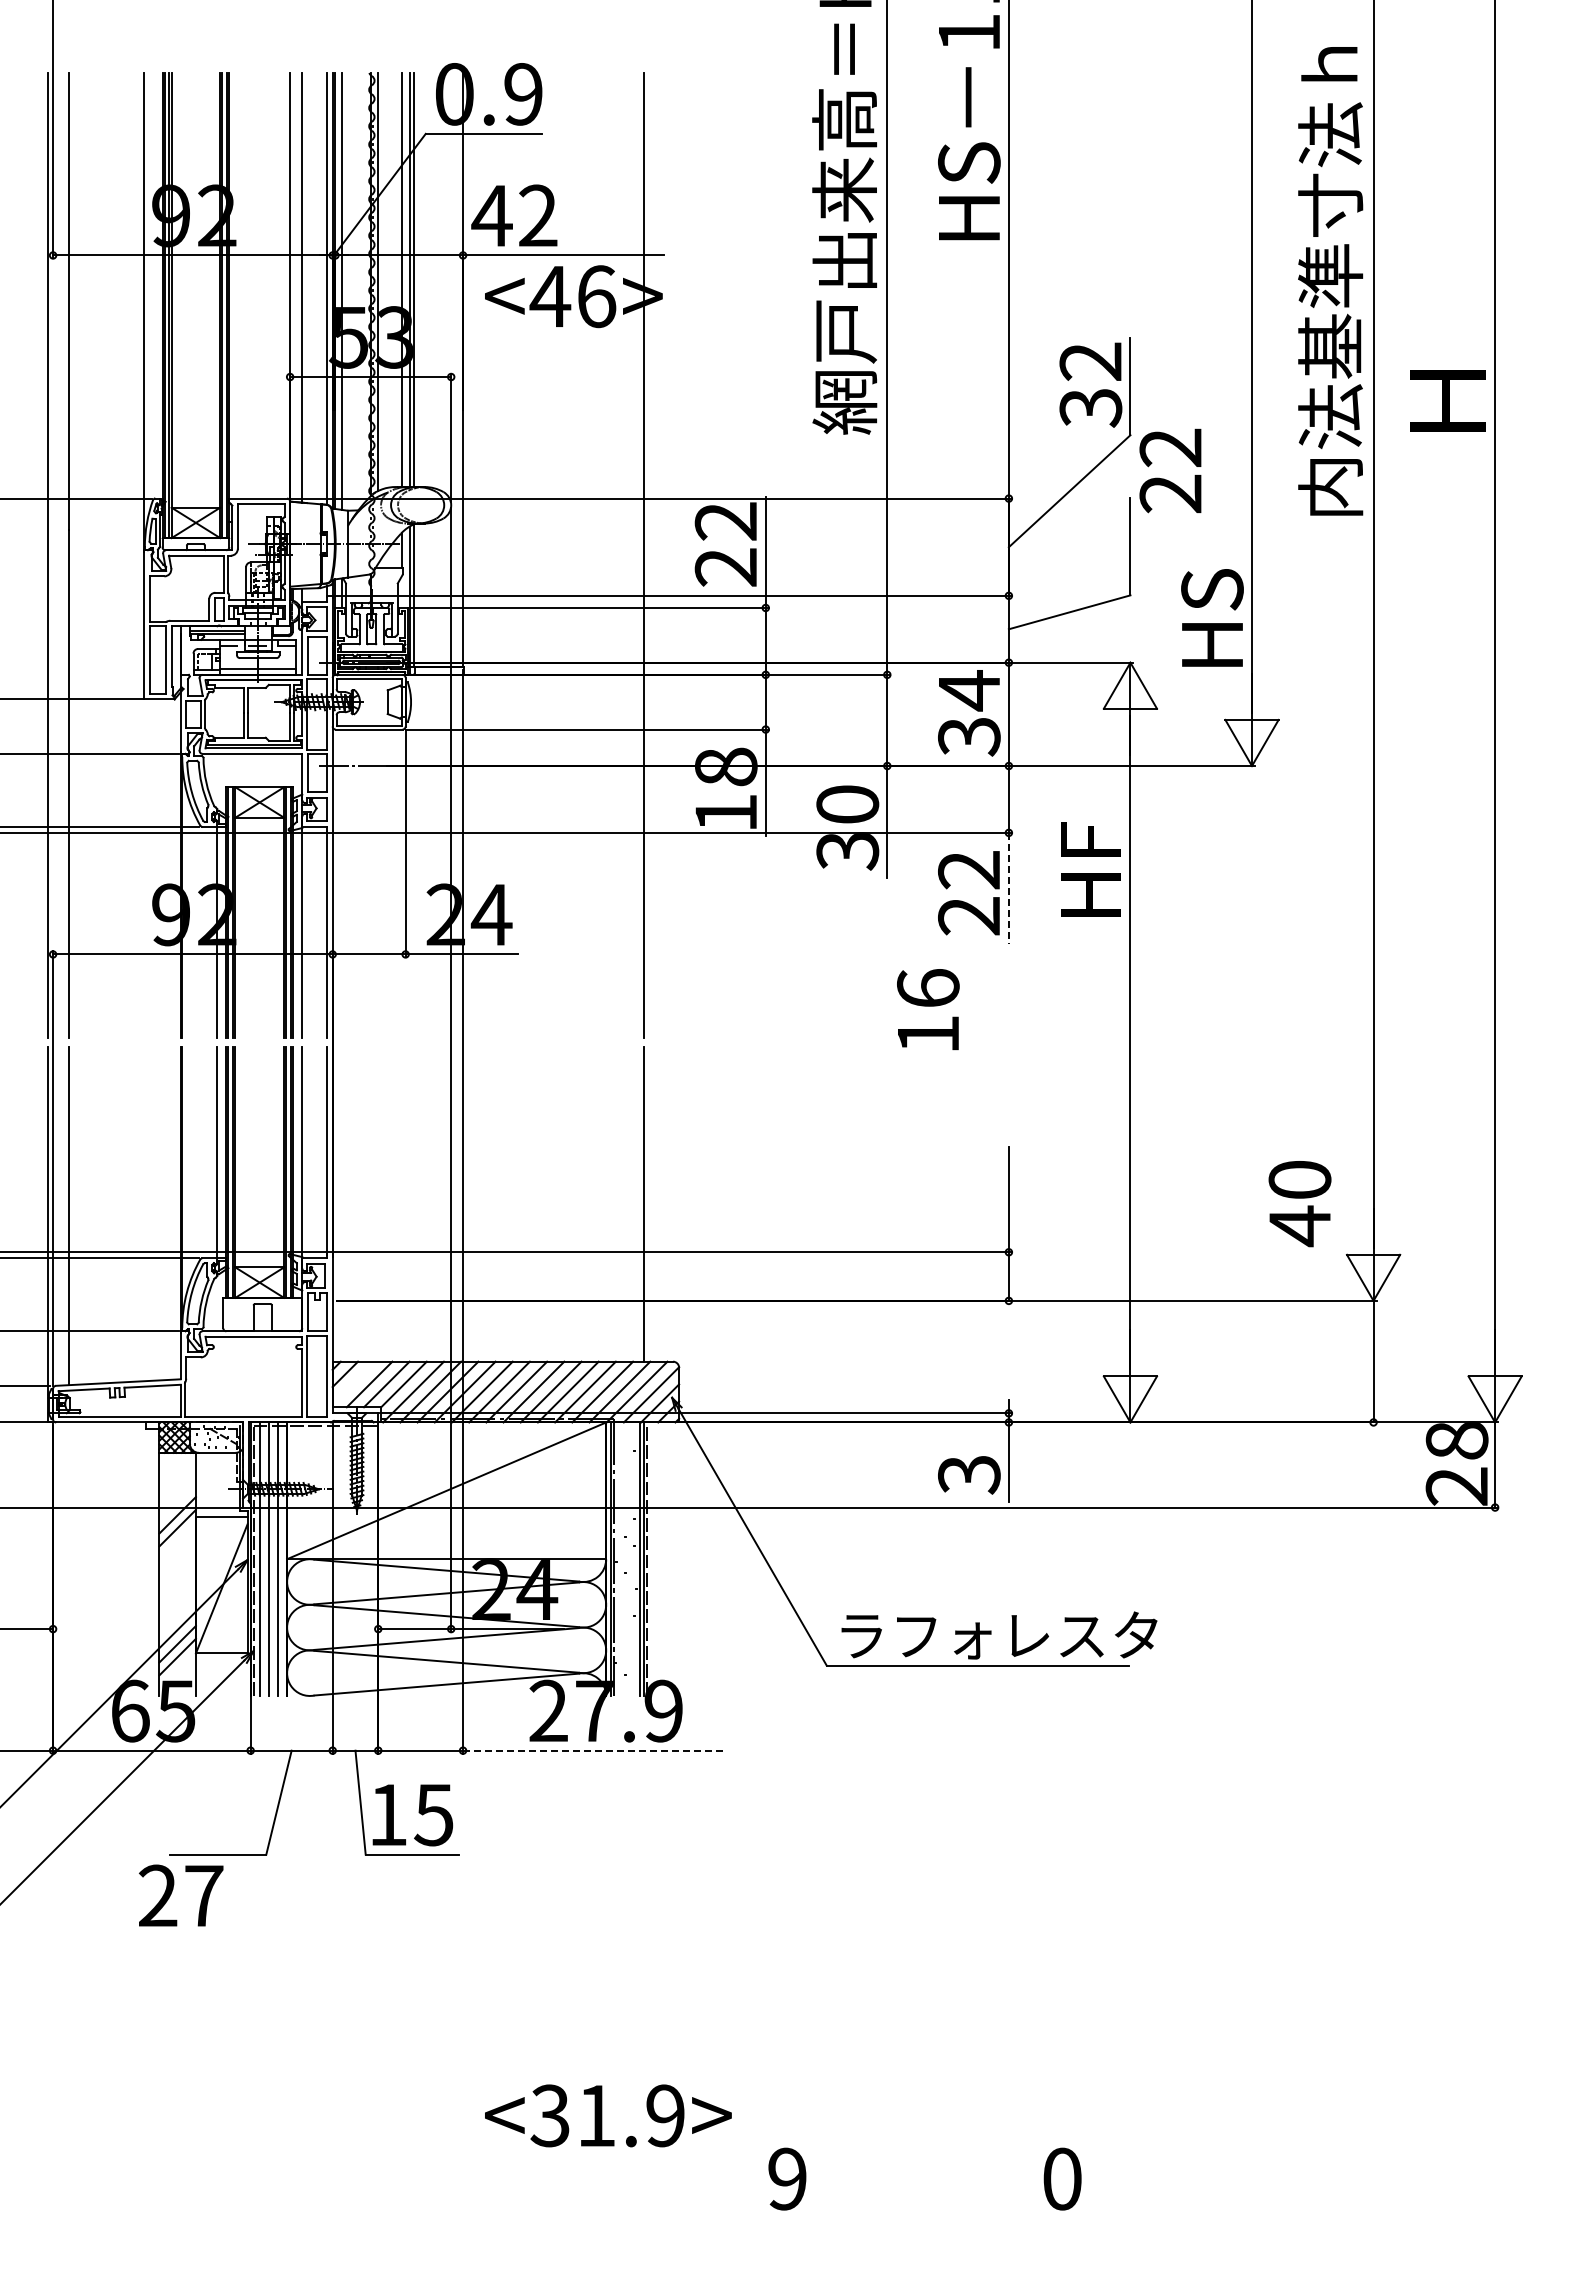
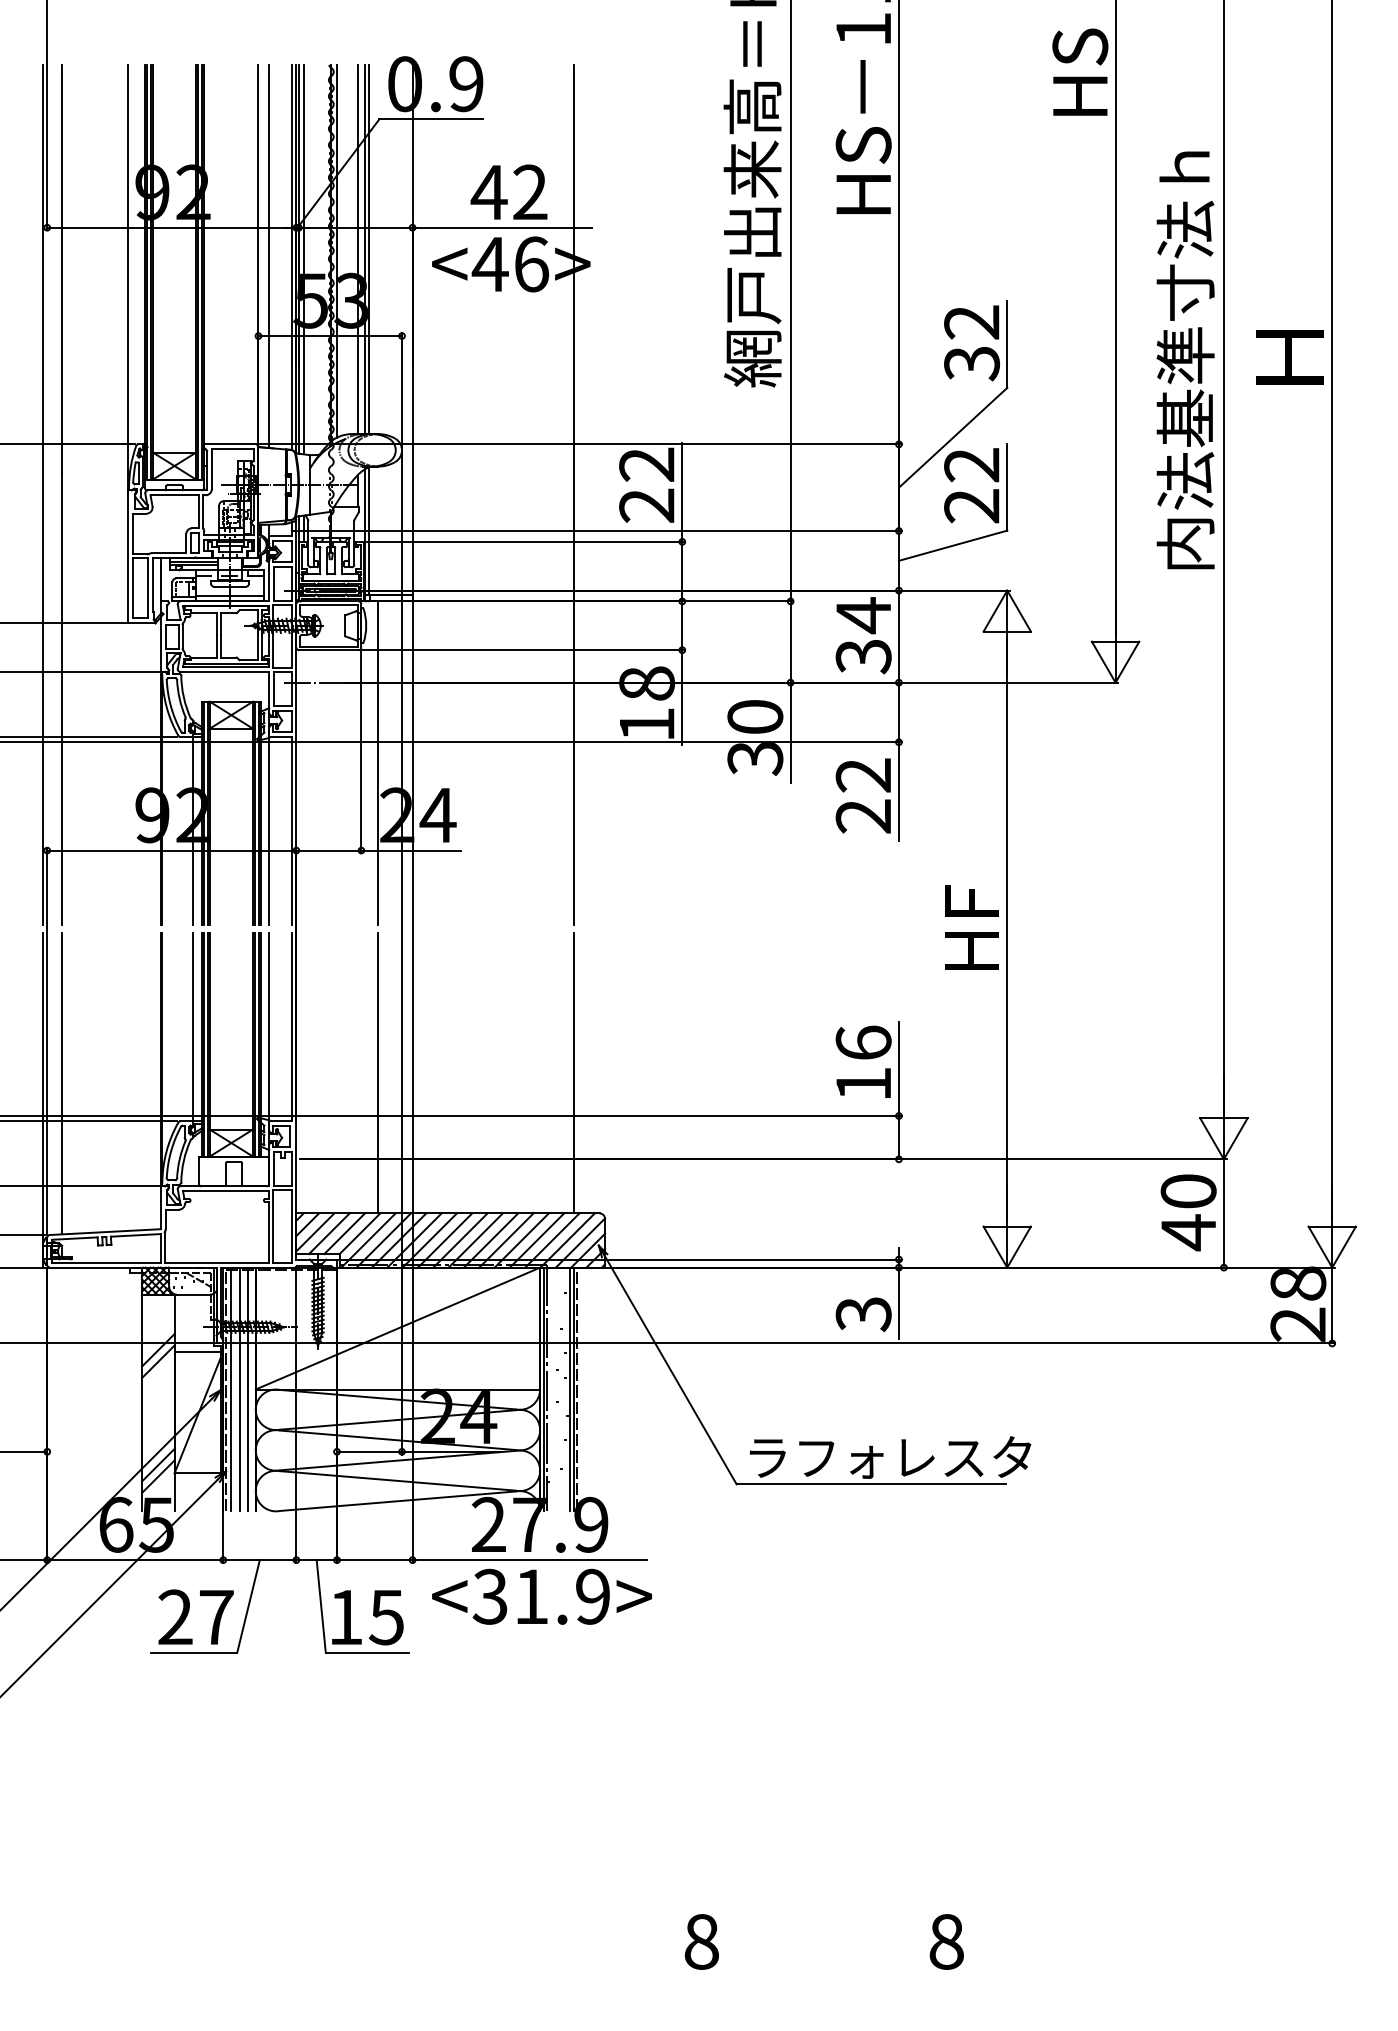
text: (514, 215) -> (509, 192), moved
text: (1330, 281) -> (1185, 360), moved
text: (1170, 470) -> (971, 485), moved
text: (1212, 617) -> (1080, 71), moved
line: (423, 856) -> (377, 763), added
text: (1090, 869) -> (971, 928), moved
line: (1008, 888) -> (898, 791), dashed -> solid
text: (928, 1009) -> (863, 1061), moved
line: (423, 1204) -> (377, 1073), added
text: (1299, 1204) -> (1188, 1213), moved
line: (353, 1382) -> (314, 1232), added
line: (594, 1750) -> (529, 1559), dashed -> solid
text: (181, 1895) -> (196, 1616), moved
text: (608, 2115) -> (542, 1596), moved
text: (787, 2178) -> (701, 1941), 9 -> 8
text: (1062, 2178) -> (946, 1941), 0 -> 8

